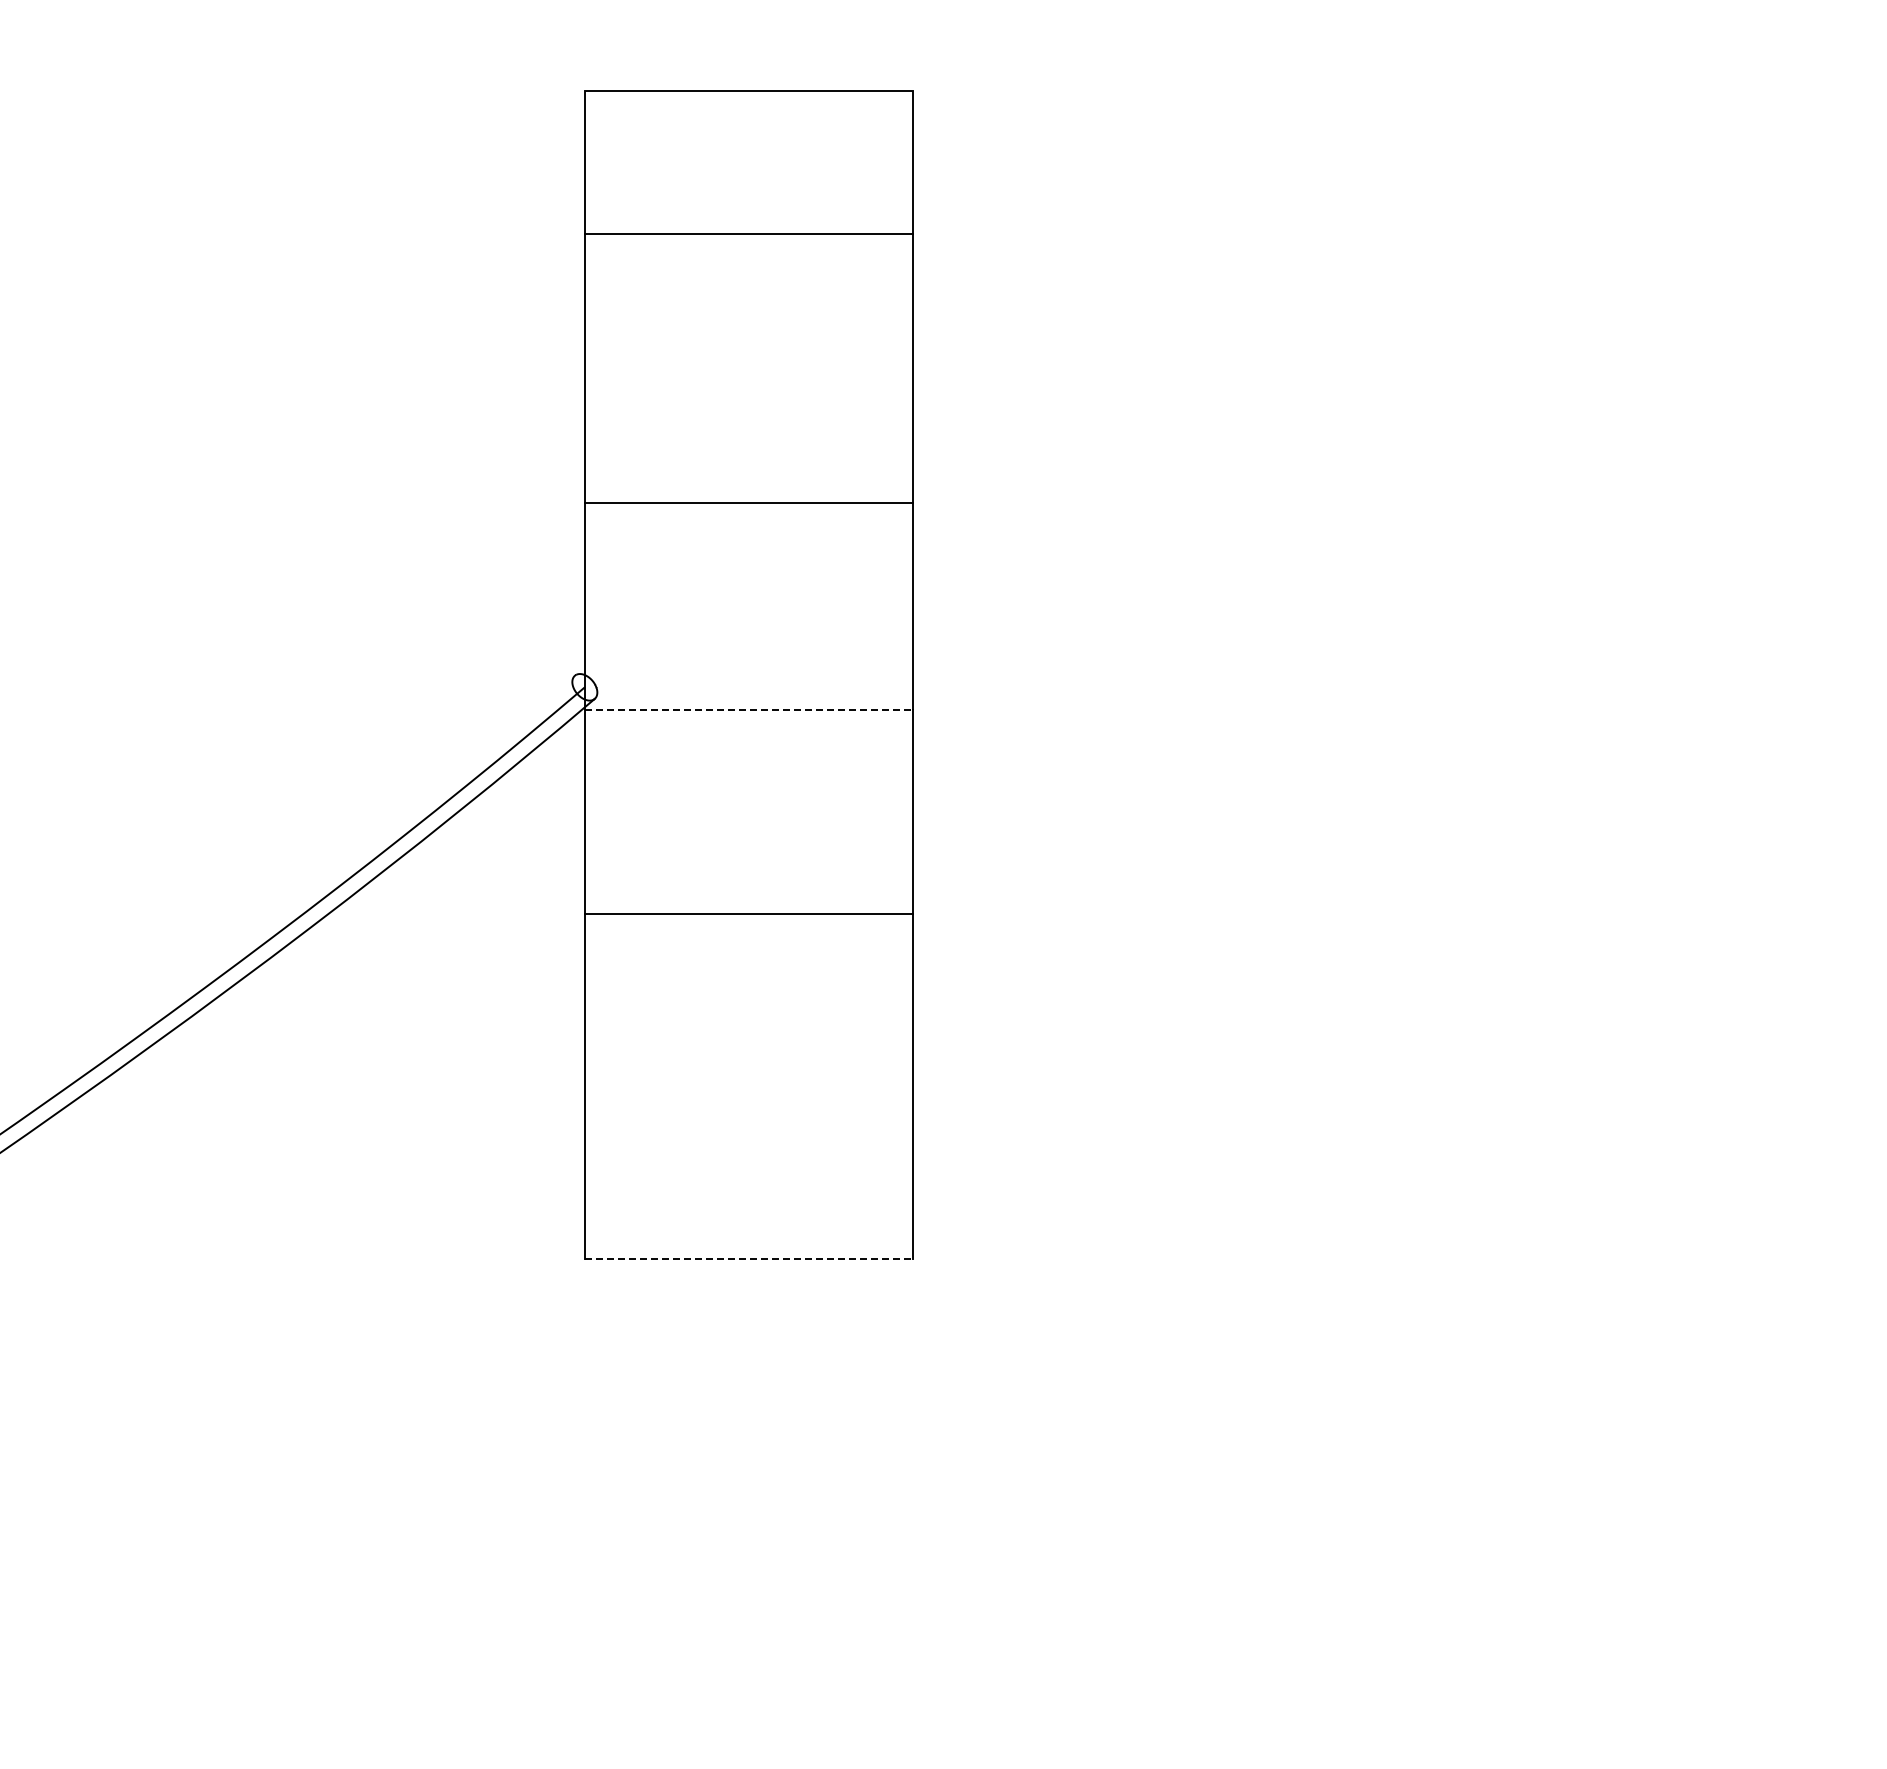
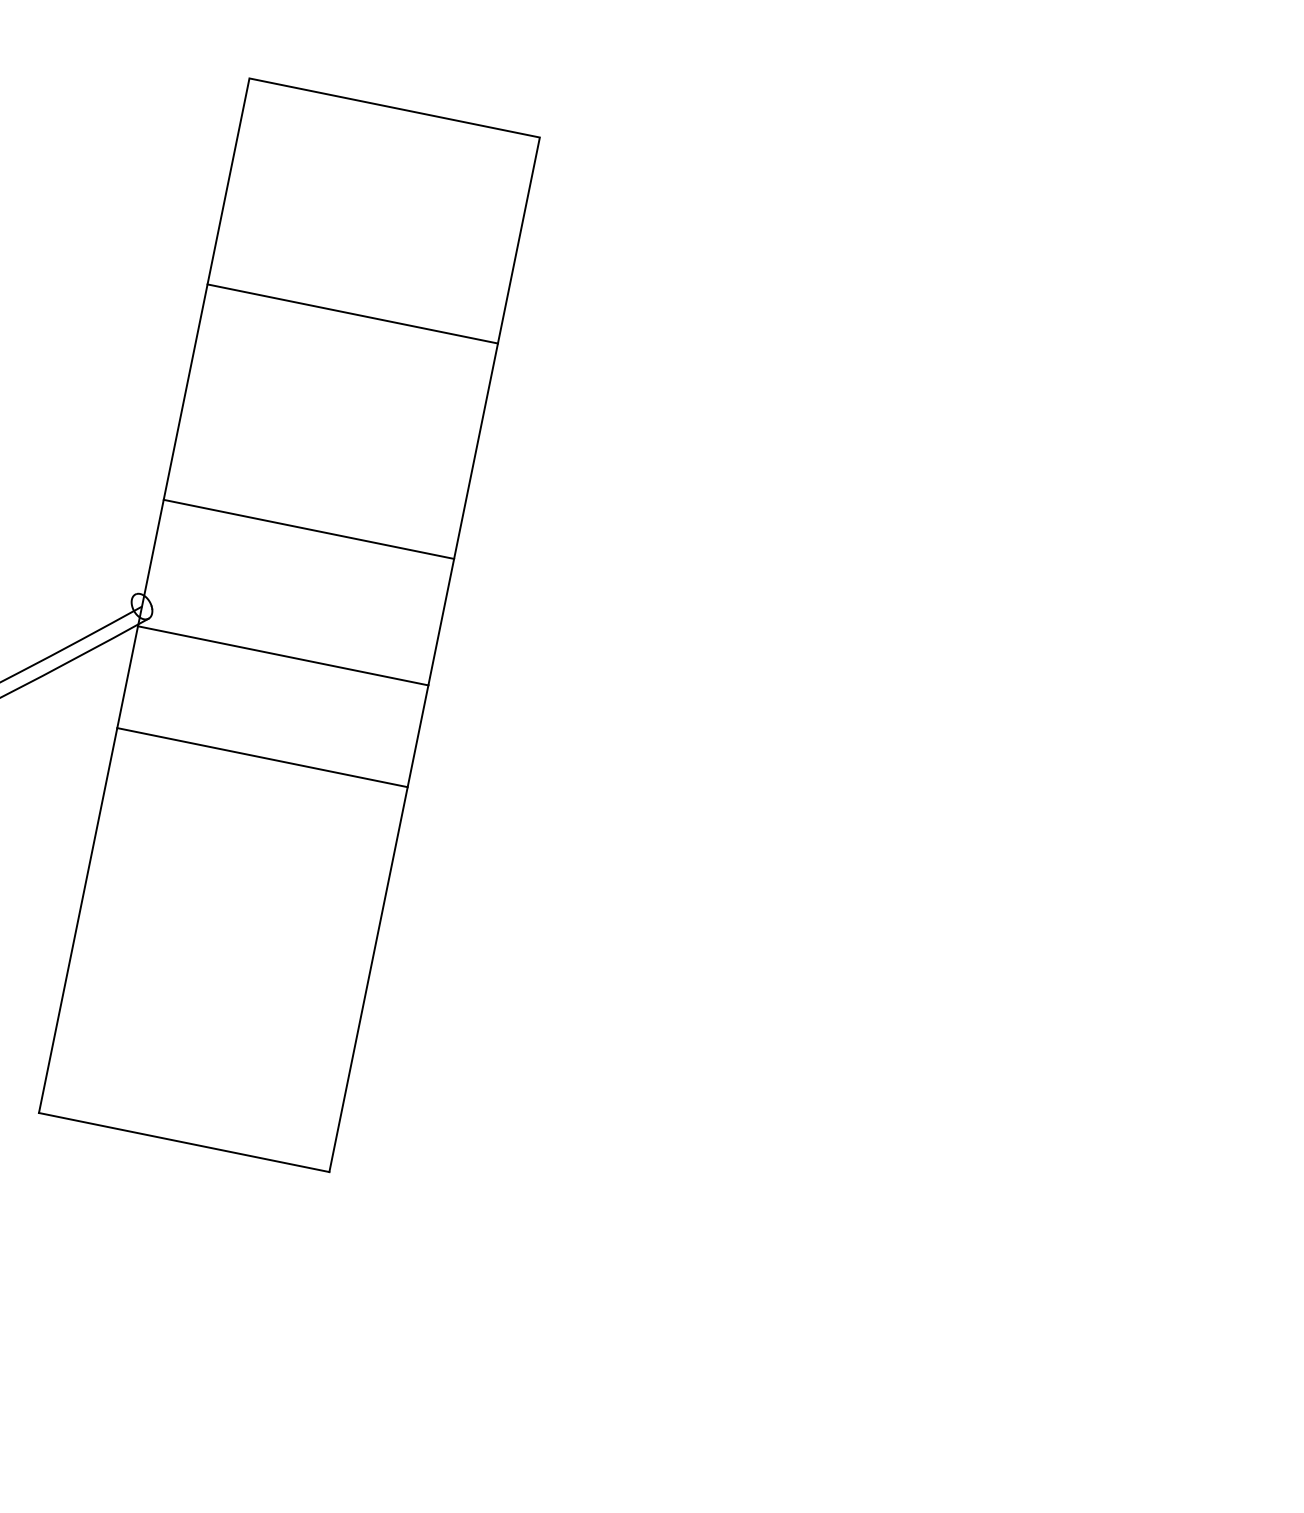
line: (748, 233) -> (352, 313), moved
line: (748, 502) -> (308, 529), moved
line: (748, 709) -> (282, 655), dashed -> solid
line: (748, 914) -> (262, 757), moved
line: (748, 1258) -> (184, 1142), dashed -> solid

